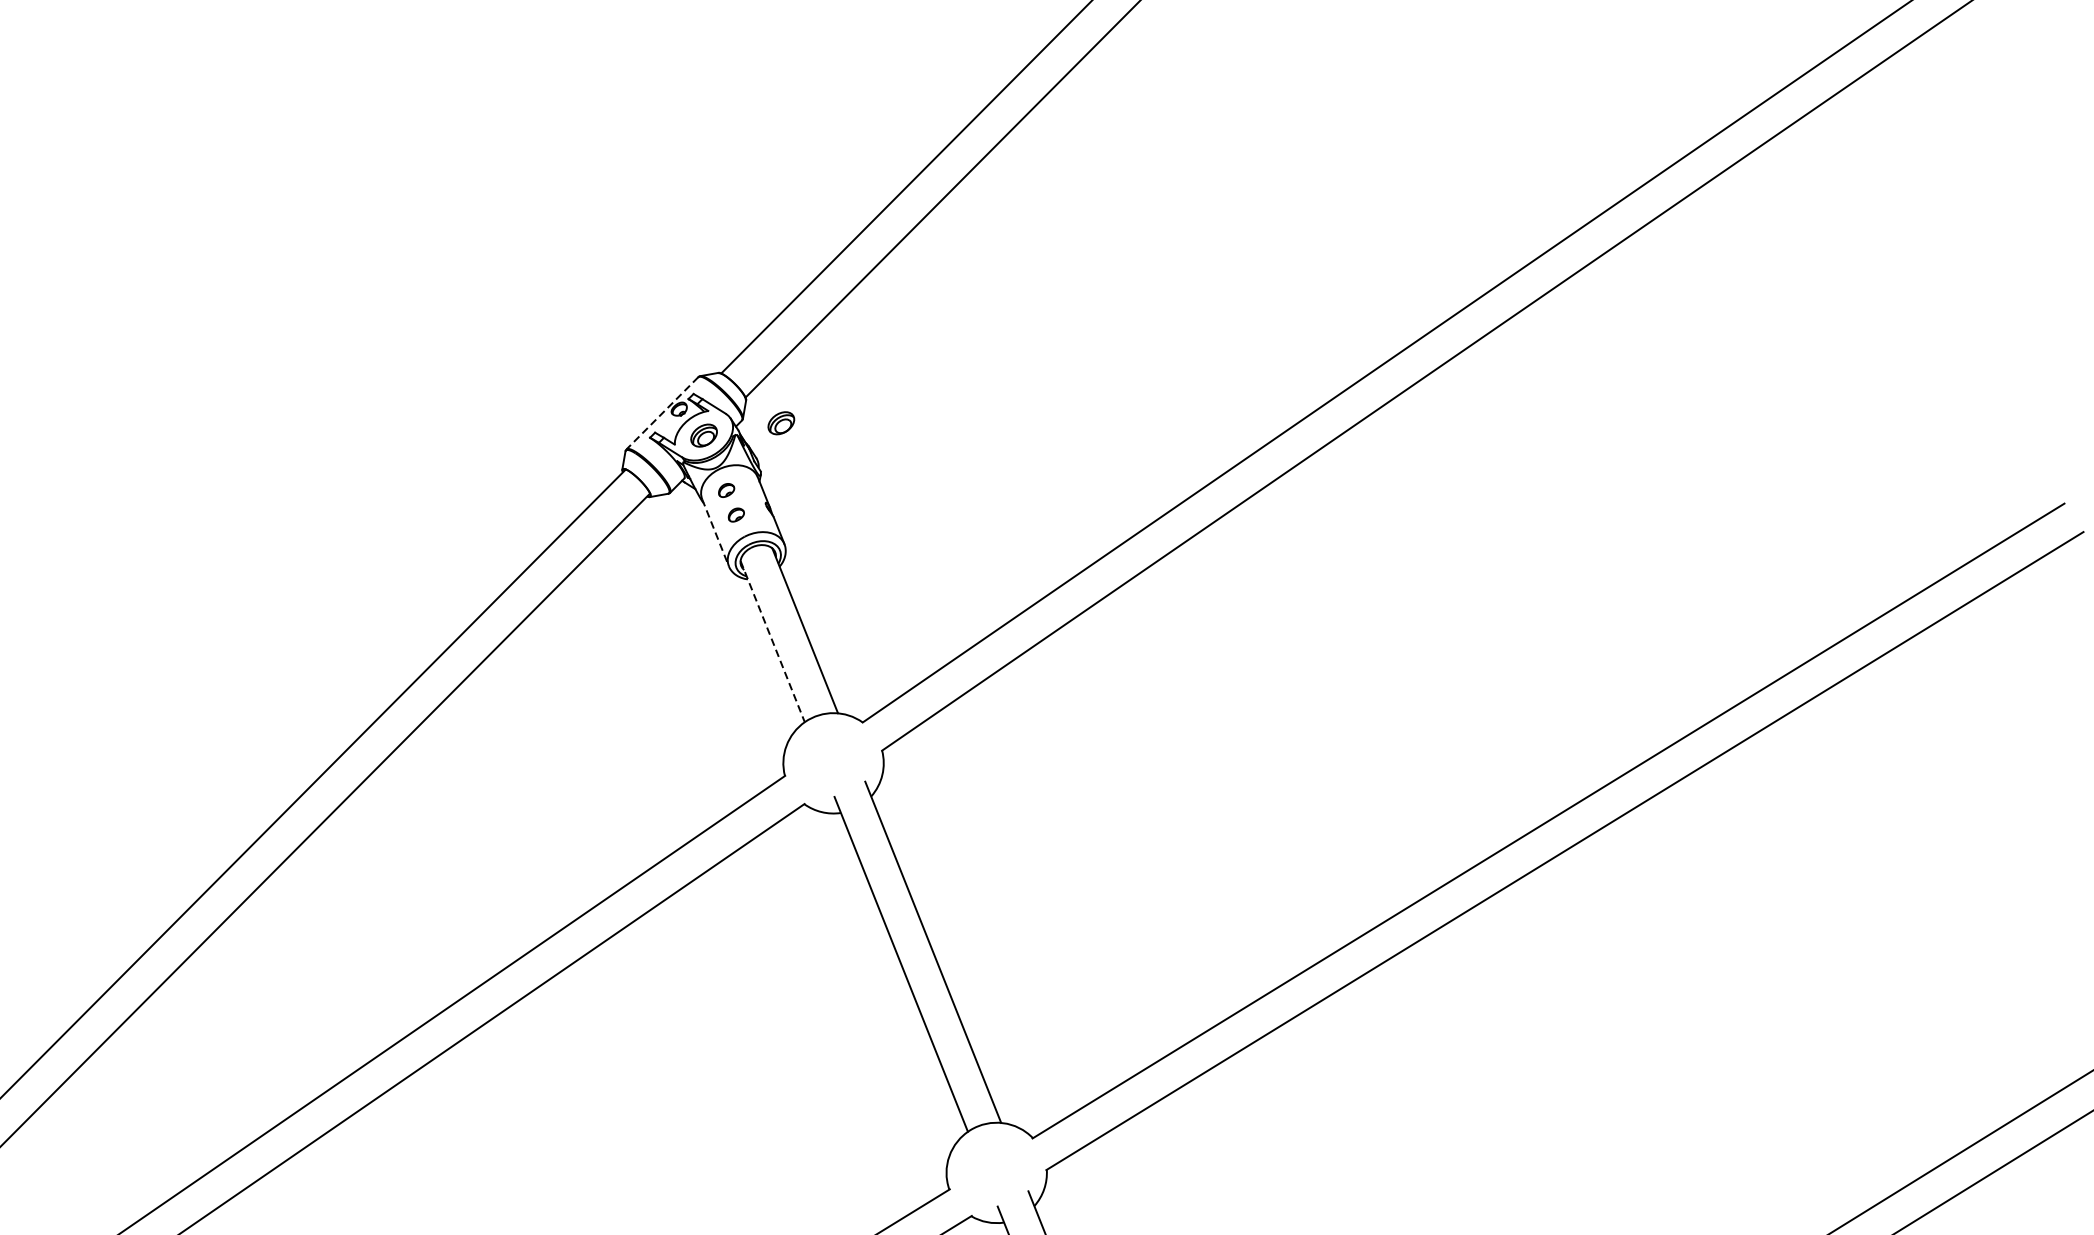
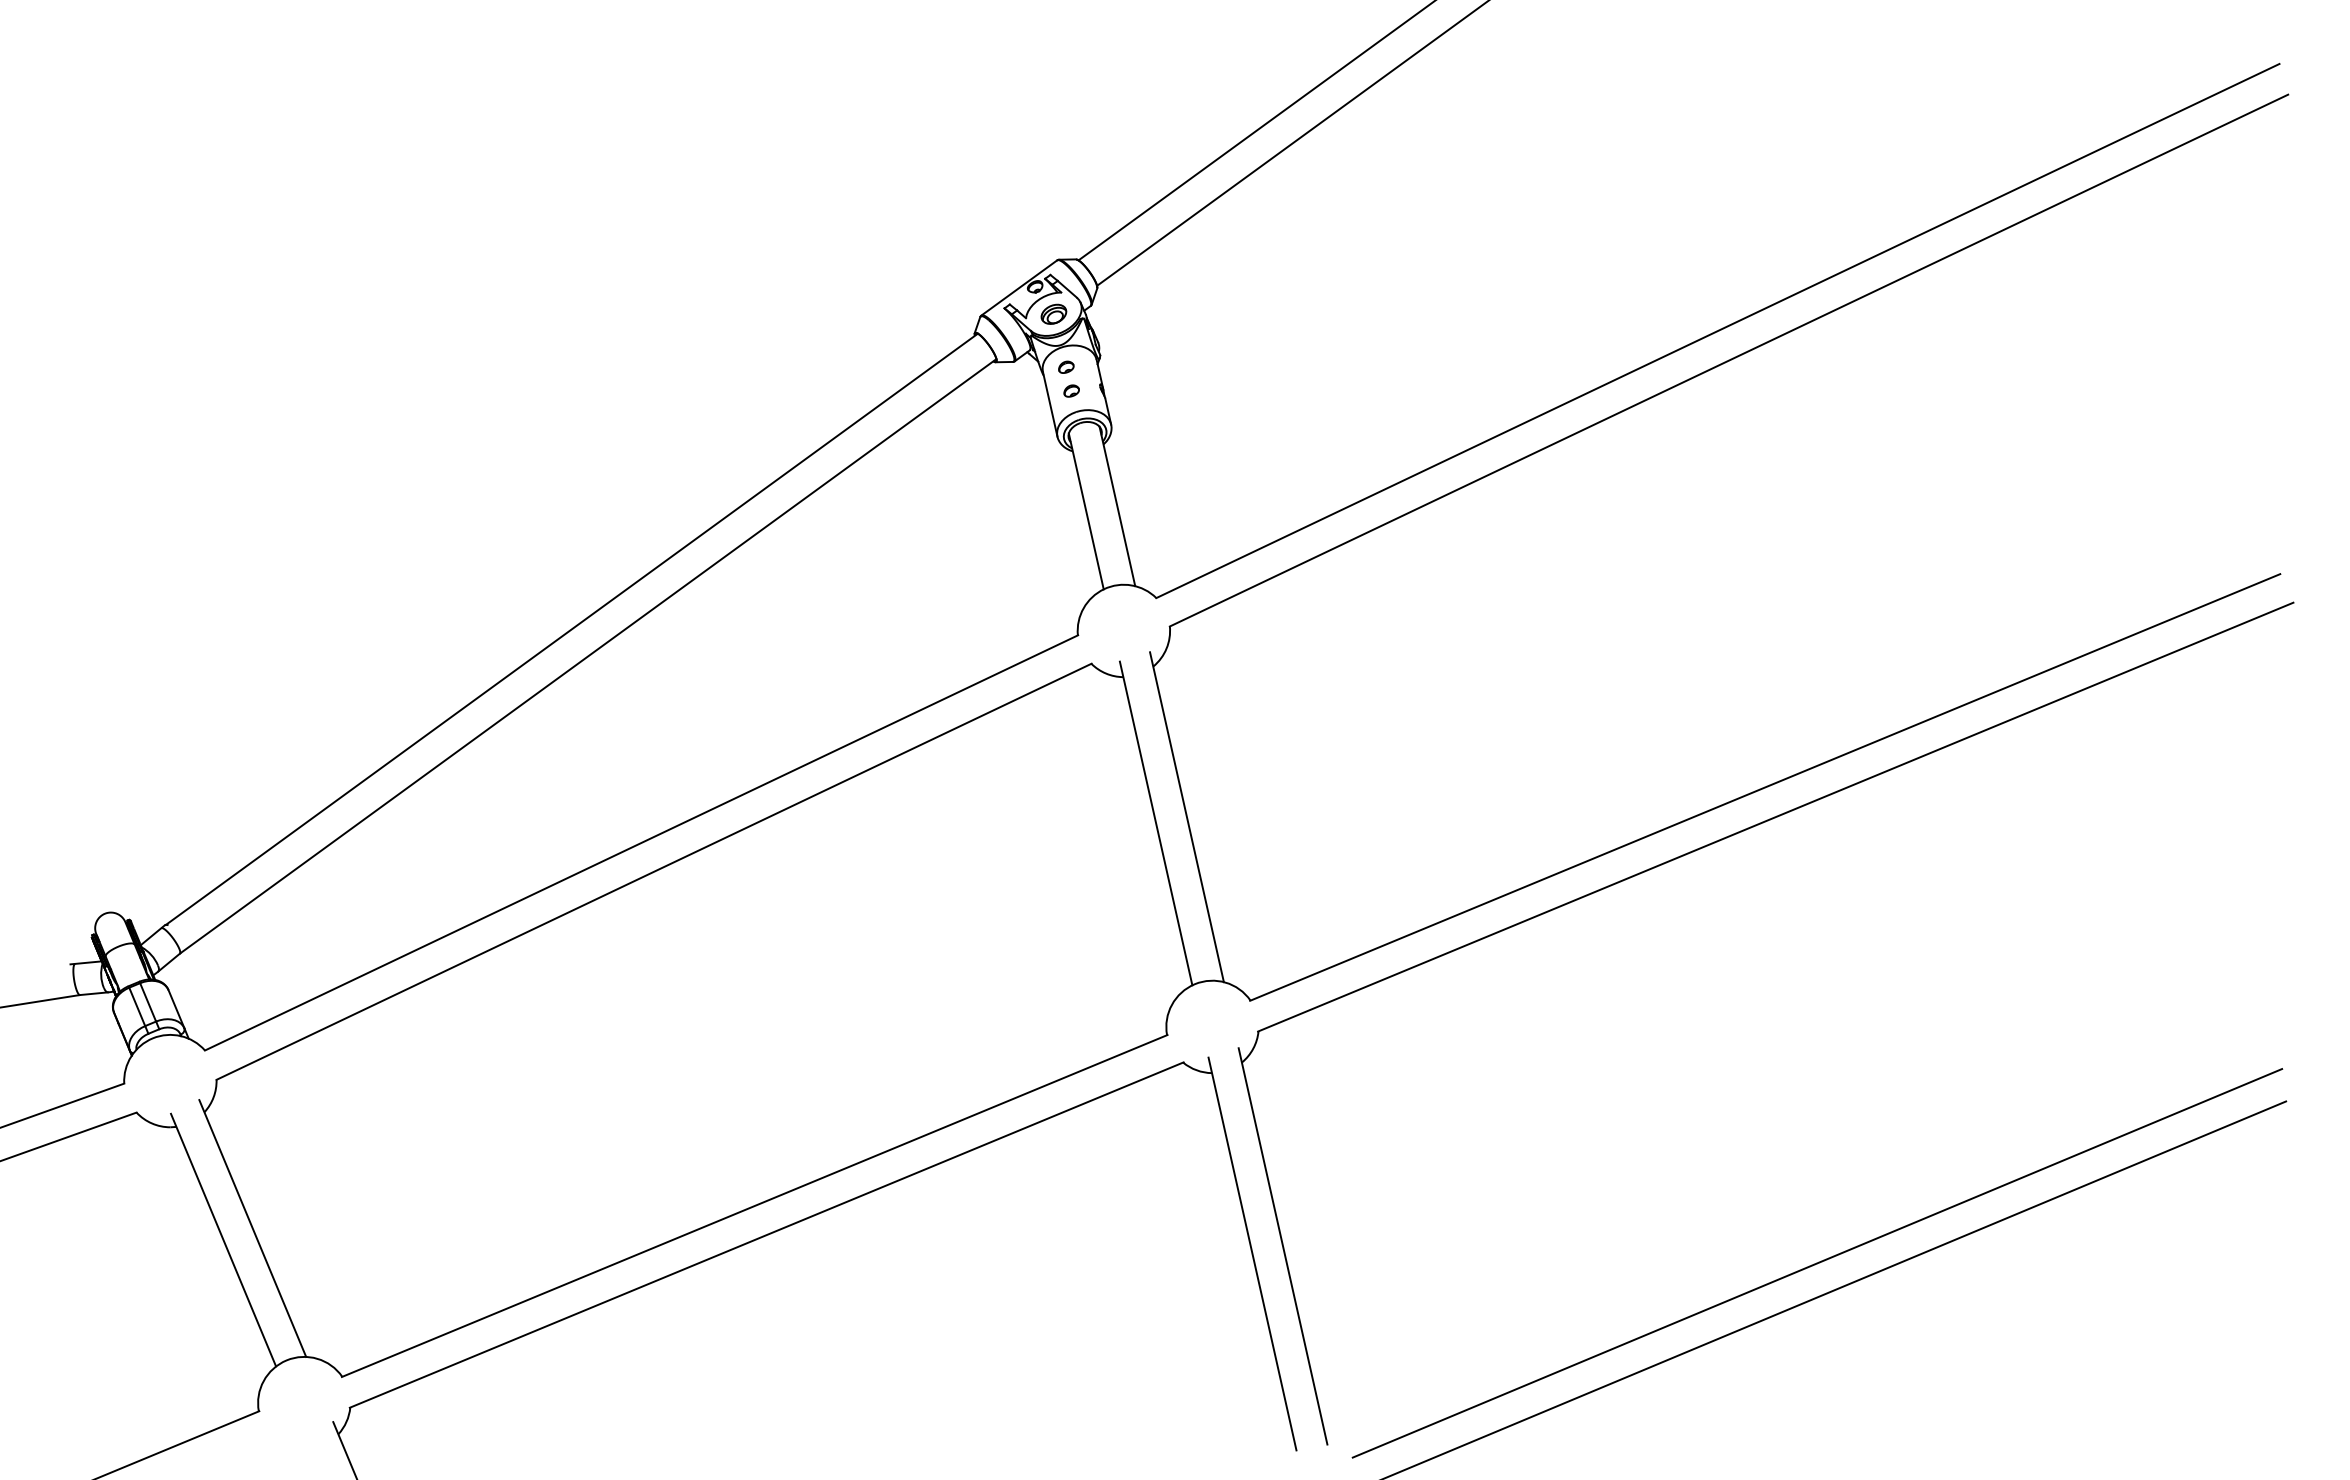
line: (662, 412) -> (1019, 287), dashed -> solid
part: (780, 422) -> (1125, 313), removed
line: (715, 532) -> (1050, 404), dashed -> solid
line: (772, 641) -> (1086, 511), dashed -> solid

